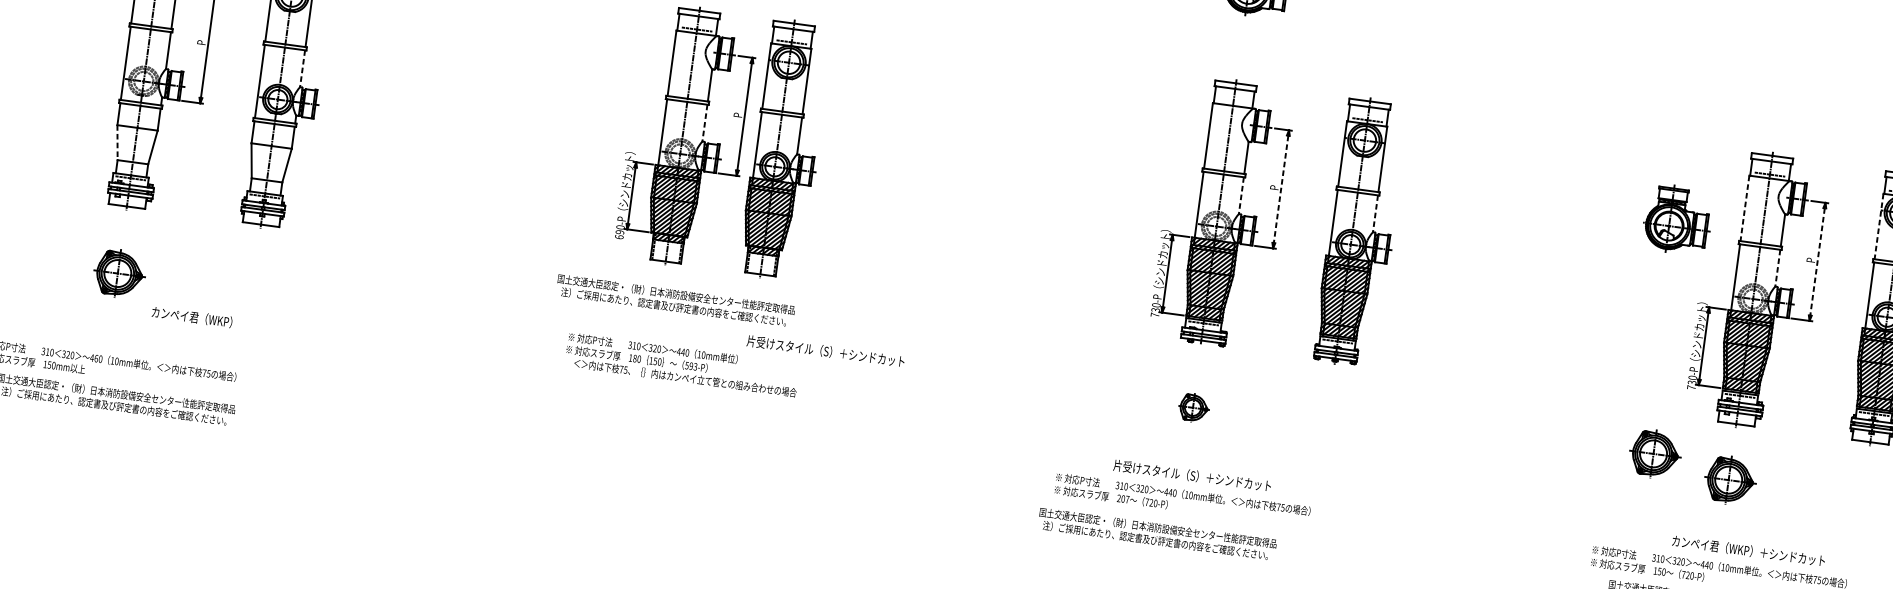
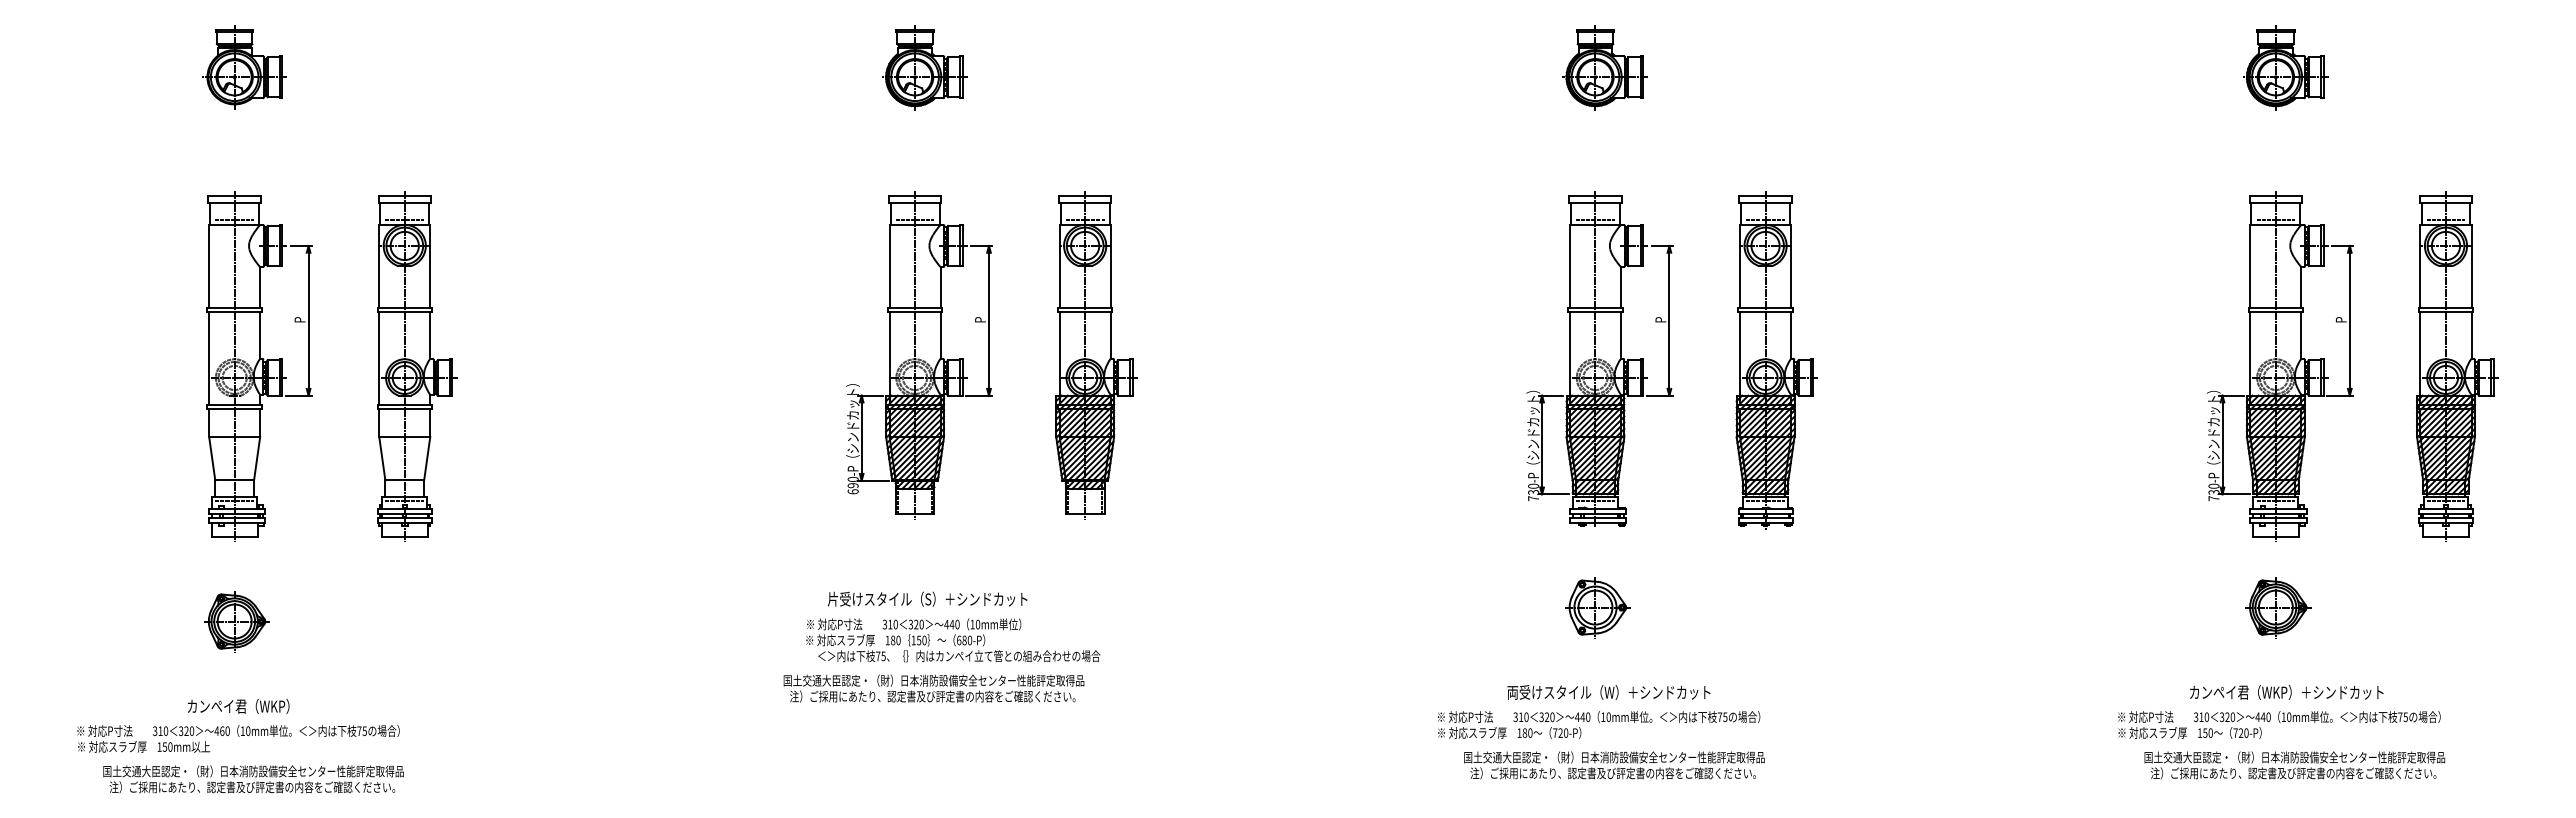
line: (302, 68) -> (430, 335), dashed -> solid
line: (1233, 102) -> (1595, 220), added
line: (704, 123) -> (940, 335), dashed -> solid
line: (117, 142) -> (212, 458), dashed -> solid
part: (786, 150) -> (1096, 355), moved
line: (1281, 189) -> (1669, 321), dashed -> solid
line: (1241, 195) -> (1621, 335), dashed -> solid
line: (1745, 208) -> (2250, 266), dashed -> solid
line: (1375, 213) -> (1791, 335), dashed -> solid
part: (1677, 219) -> (2285, 67), moved
line: (1879, 226) -> (2420, 266), dashed -> solid
line: (1817, 262) -> (2349, 321), dashed -> solid
line: (1777, 268) -> (2301, 335), dashed -> solid
text: (675, 300) -> (933, 688), moved
text: (192, 317) -> (238, 706), moved
text: (825, 350) -> (927, 598), moved
text: (691, 366) -> (964, 640), 593-P -> 680-P
part: (1193, 407) -> (1597, 607), size x1.67
part: (1655, 454) -> (2180, 587), removed
text: (1193, 475) -> (1608, 692), 片受けスタイル（S）＋シンドカット -> 両受けスタイル（W）＋シンドカット
text: (1122, 498) -> (1524, 732), 207 -> 180
text: (1157, 534) -> (1614, 765), moved
text: (1748, 550) -> (2286, 692), moved

